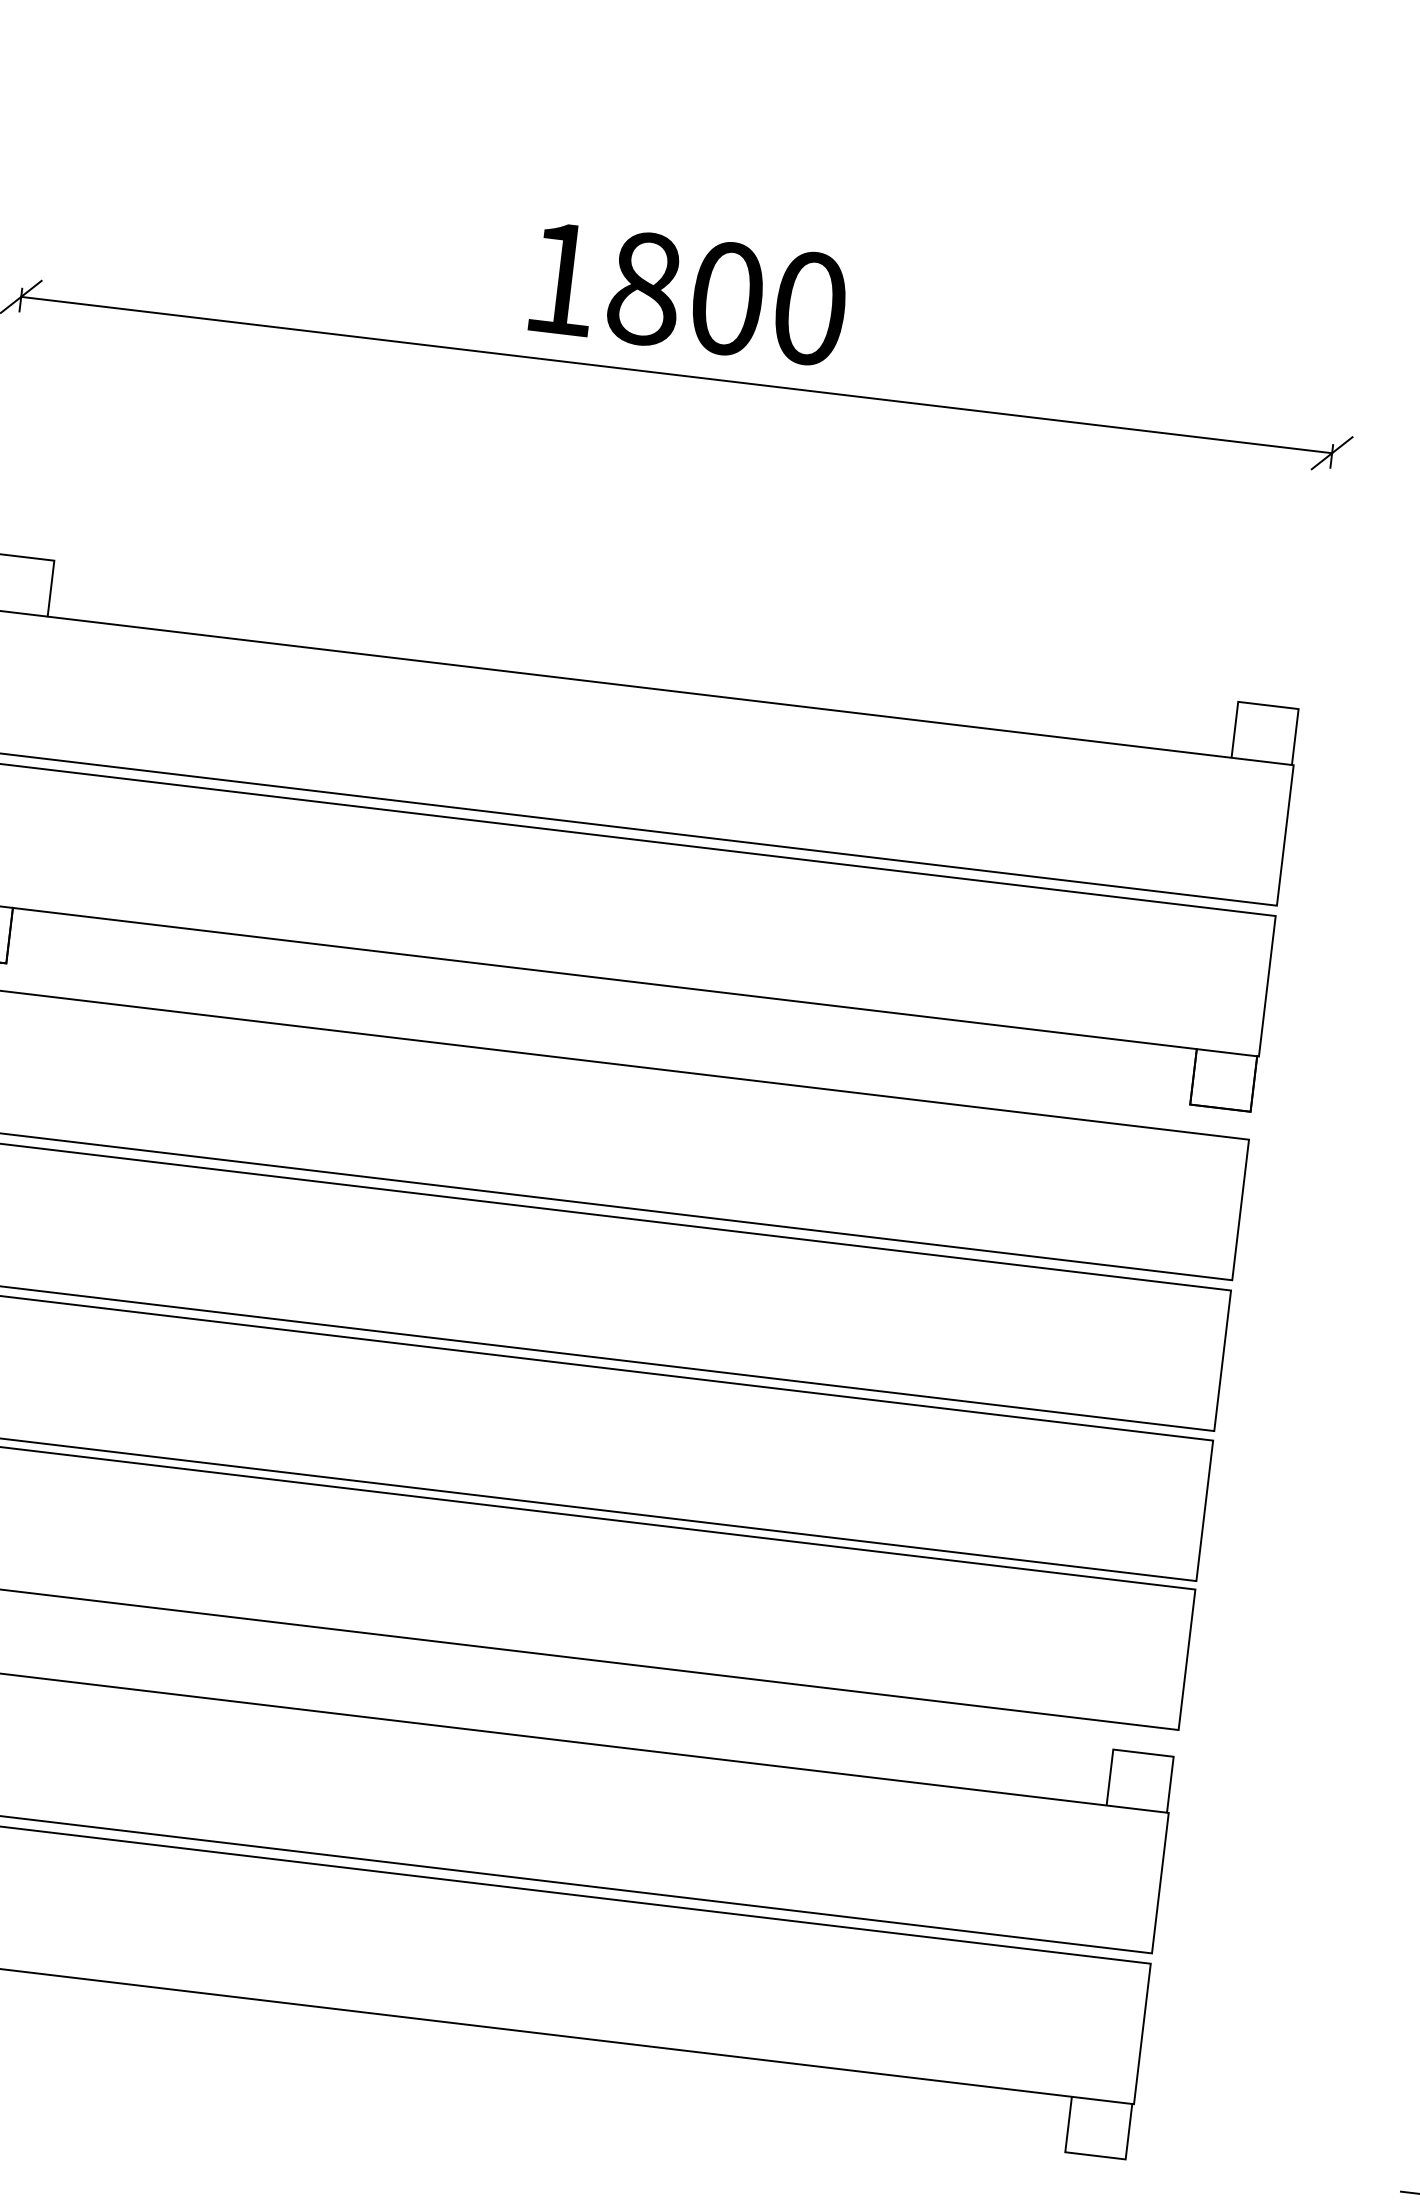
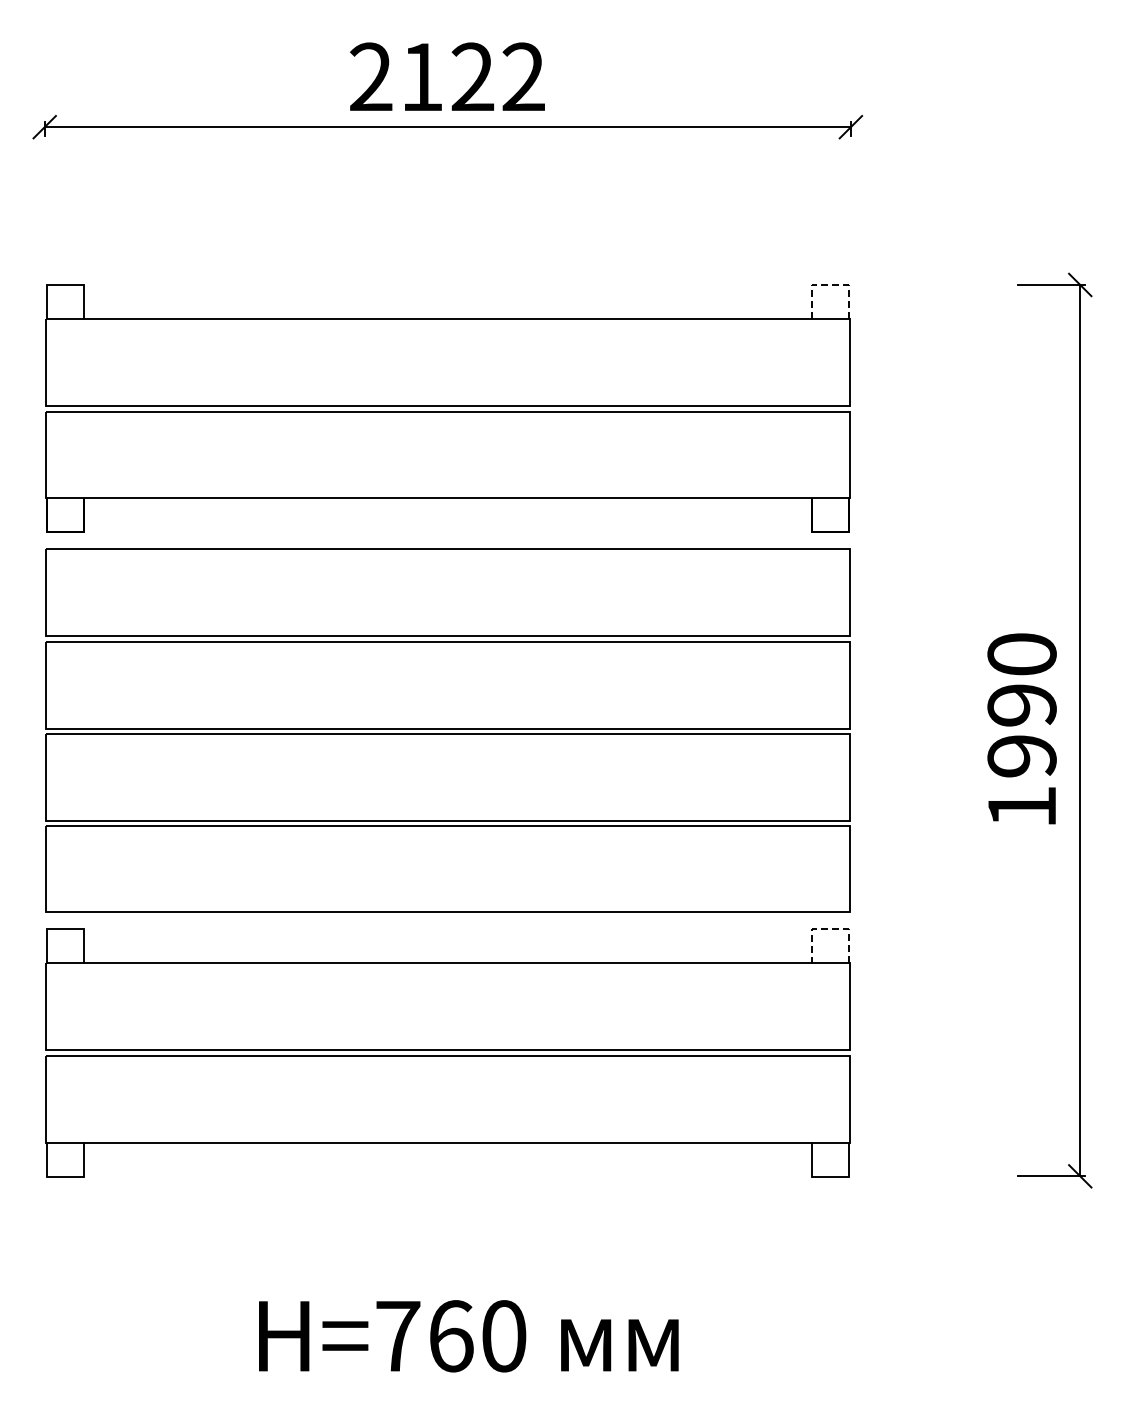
text: (686, 292) -> (447, 76), 1800 -> 2122
line: (1268, 705) -> (830, 284), solid -> dashed
line: (1143, 1753) -> (830, 929), solid -> dashed

